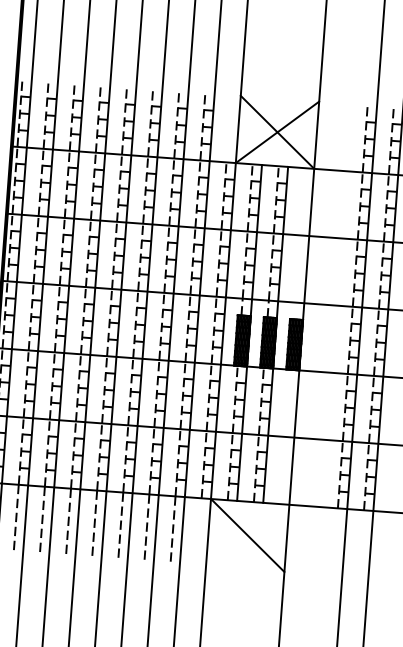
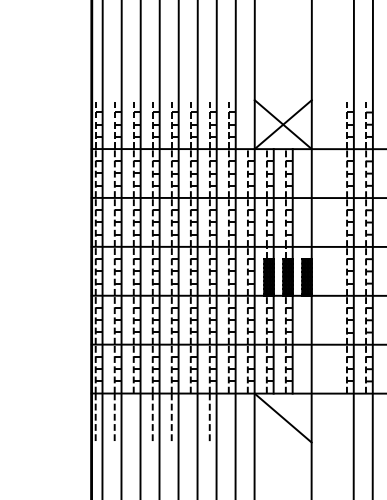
line: (42, 519) -> (133, 417), removed
line: (120, 525) -> (190, 417), removed
line: (172, 529) -> (228, 417), removed

